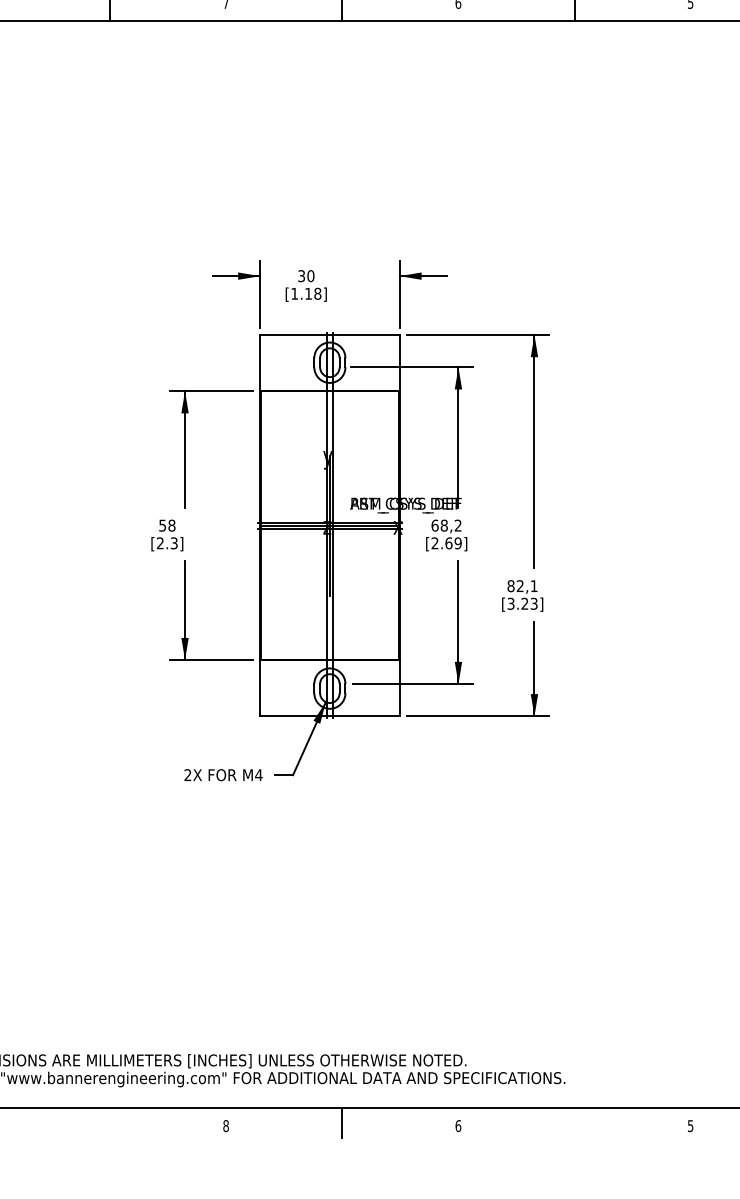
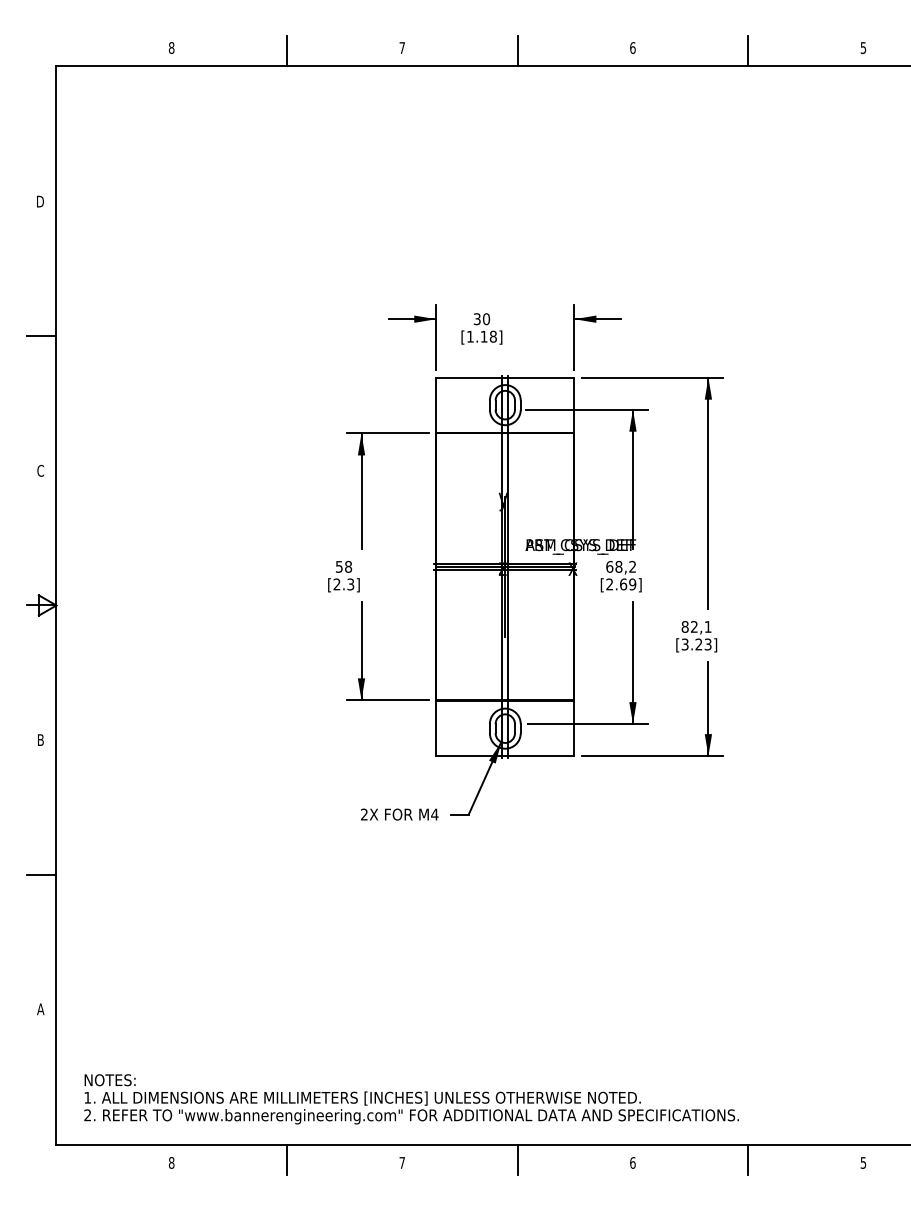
line: (110, 1122) -> (287, 1159), added
line: (574, 1122) -> (748, 1159), added
text: (226, 1125) -> (402, 1162), 8 -> 7

